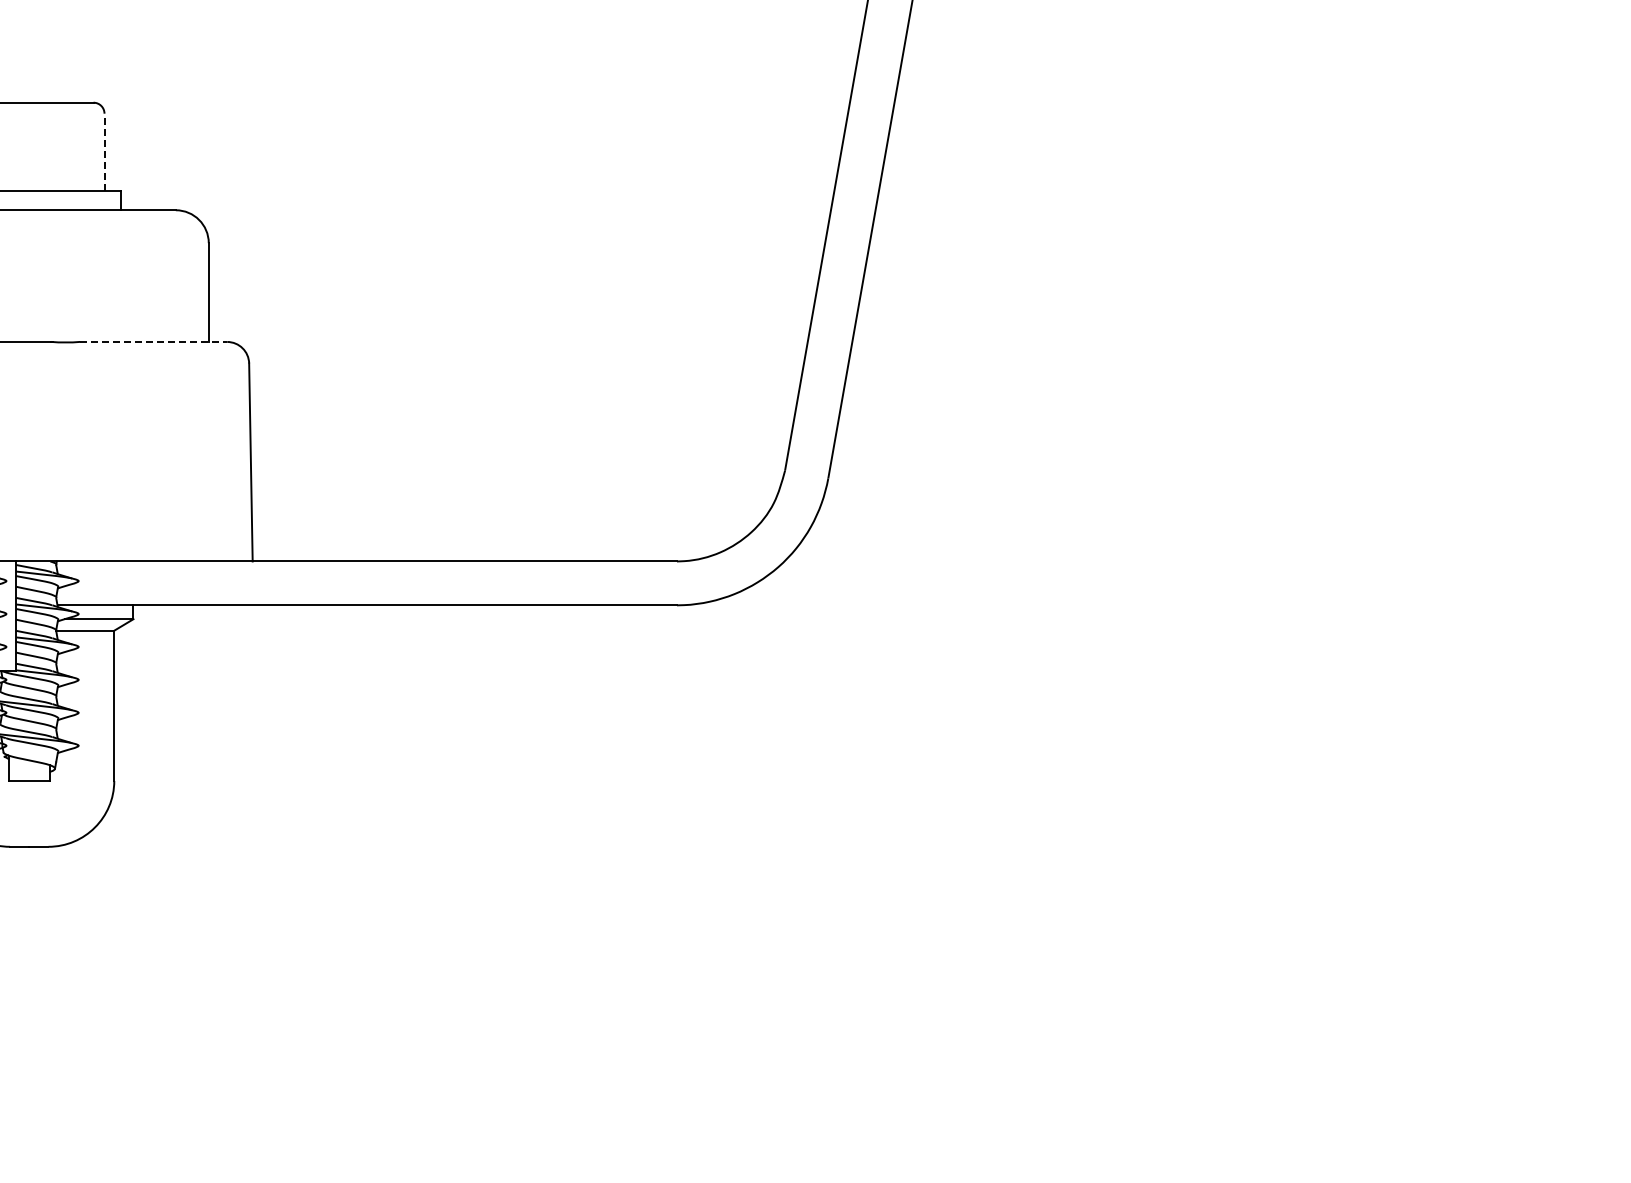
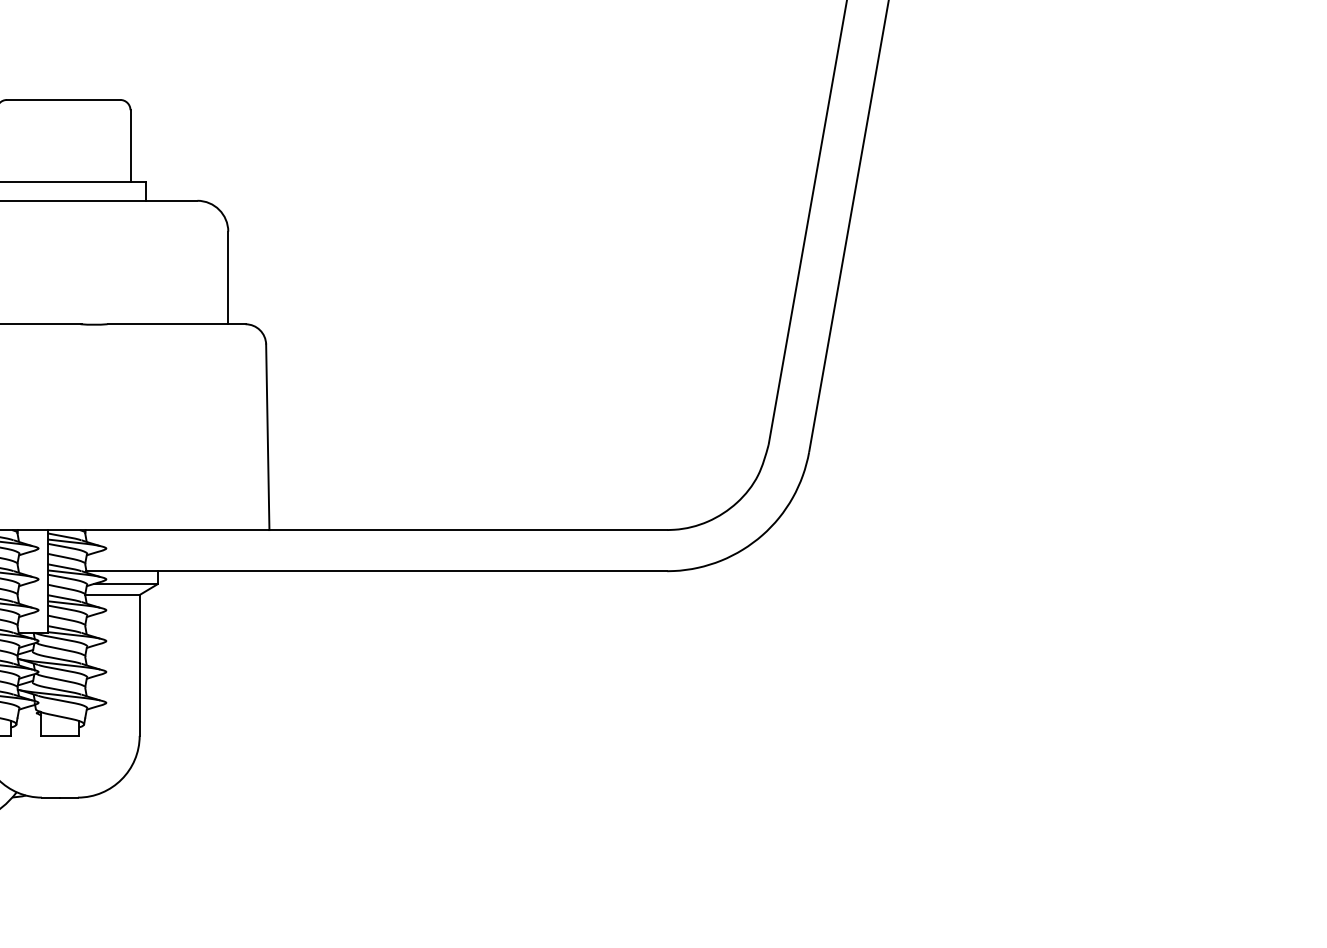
line: (104, 151) -> (130, 145), dashed -> solid
line: (153, 341) -> (176, 323), dashed -> solid

